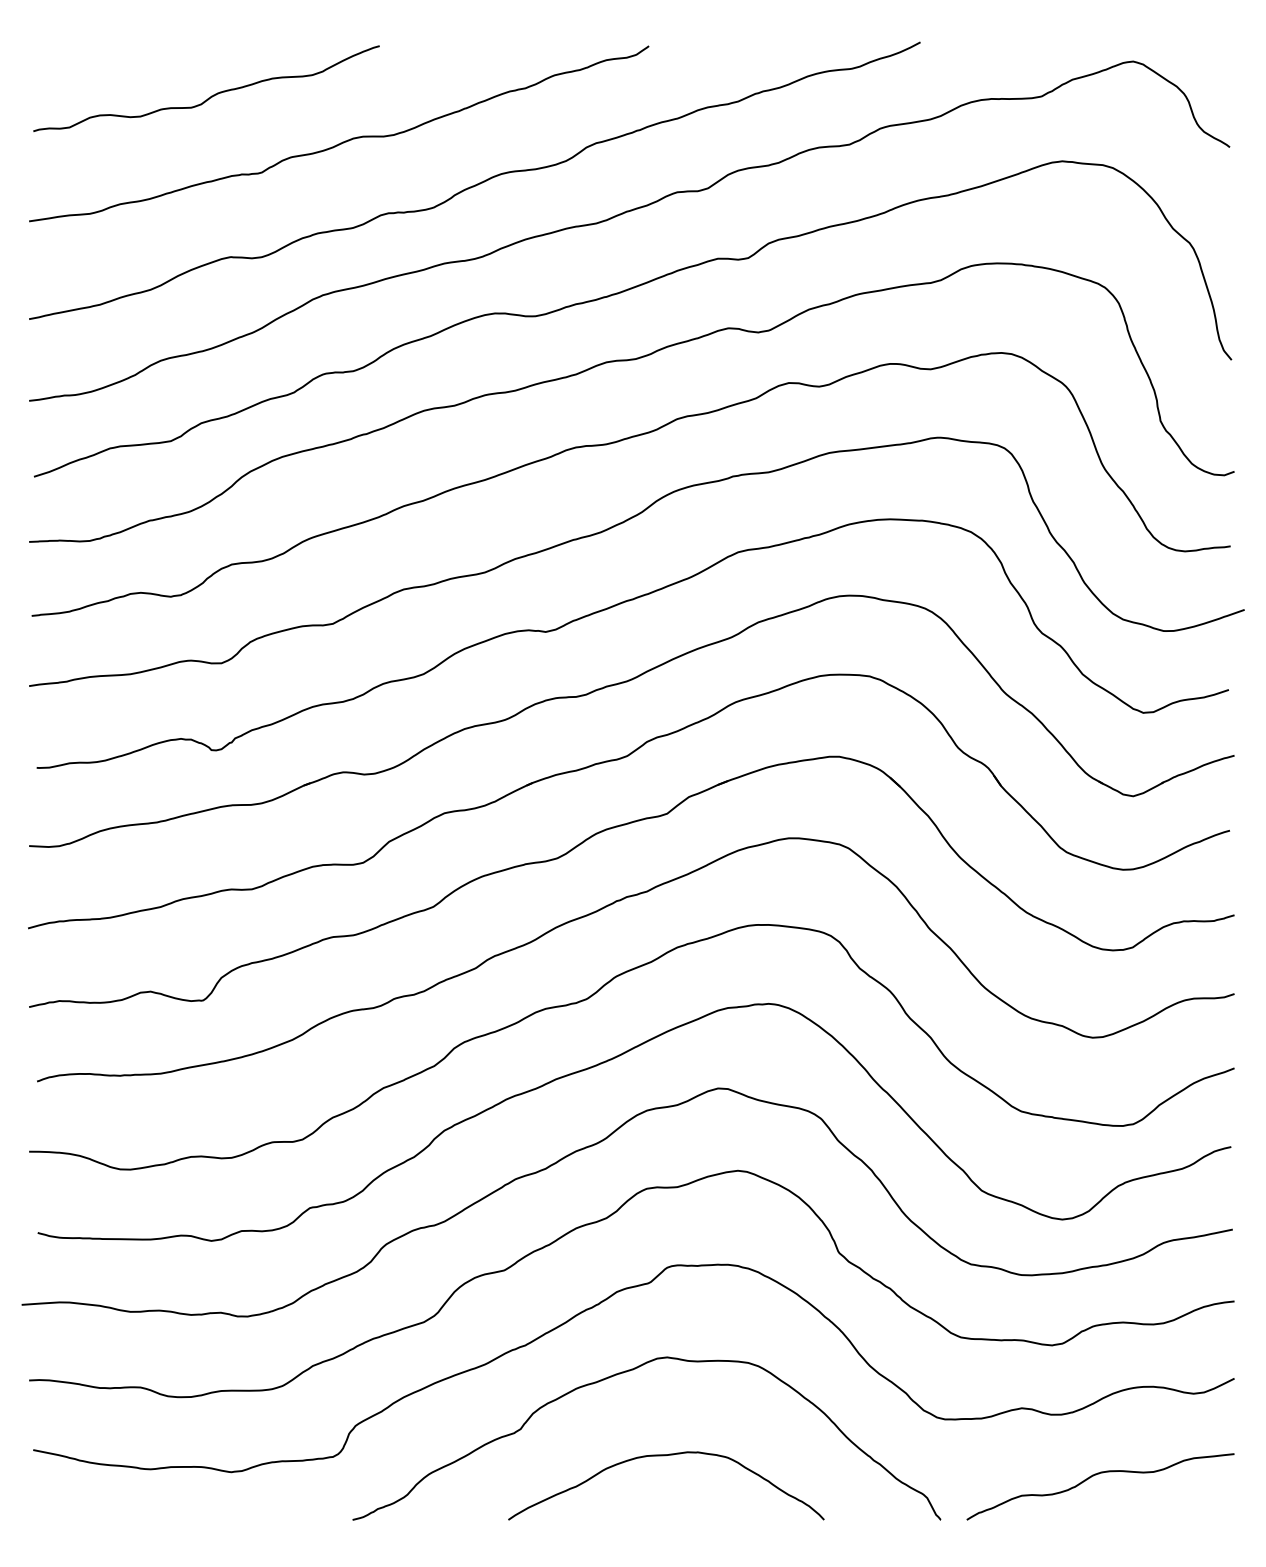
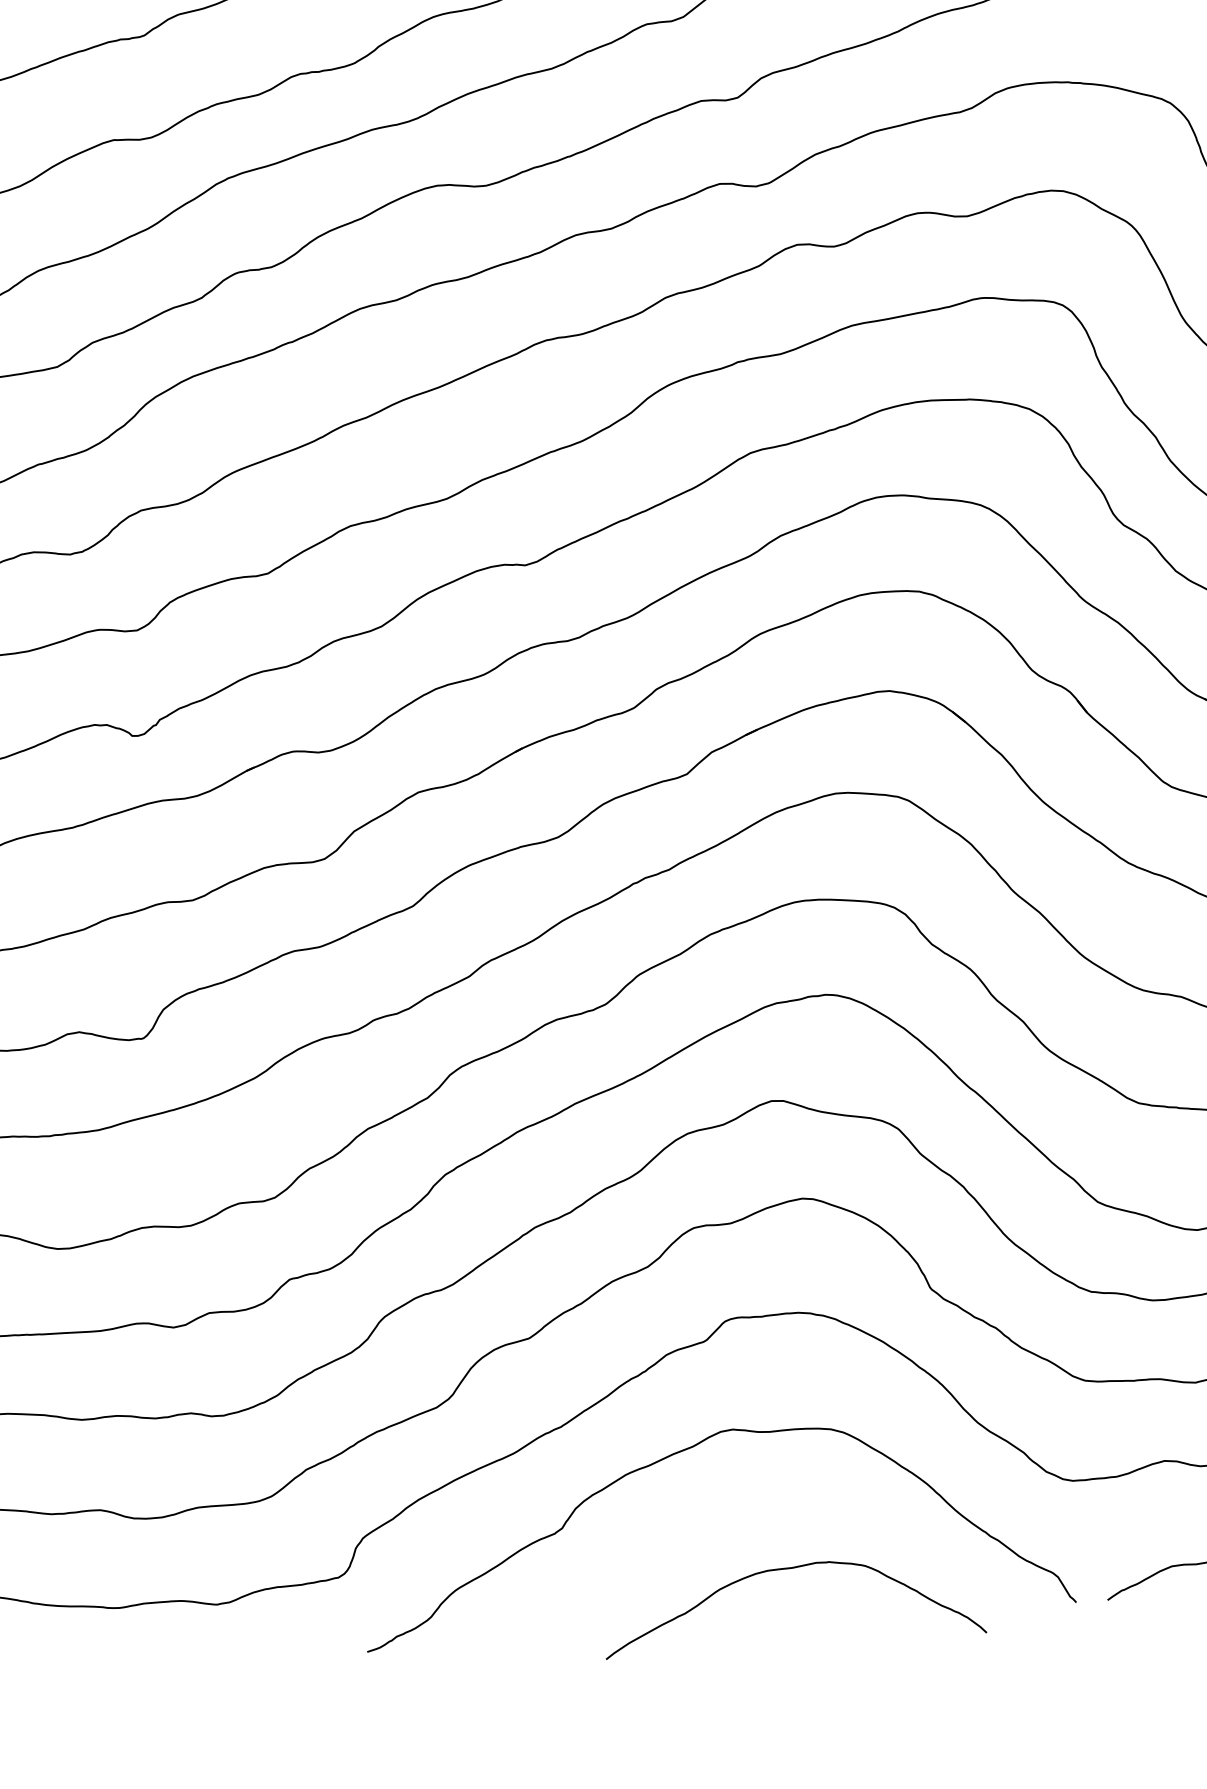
curve: (665, 1456) -> (790, 1569), moved

